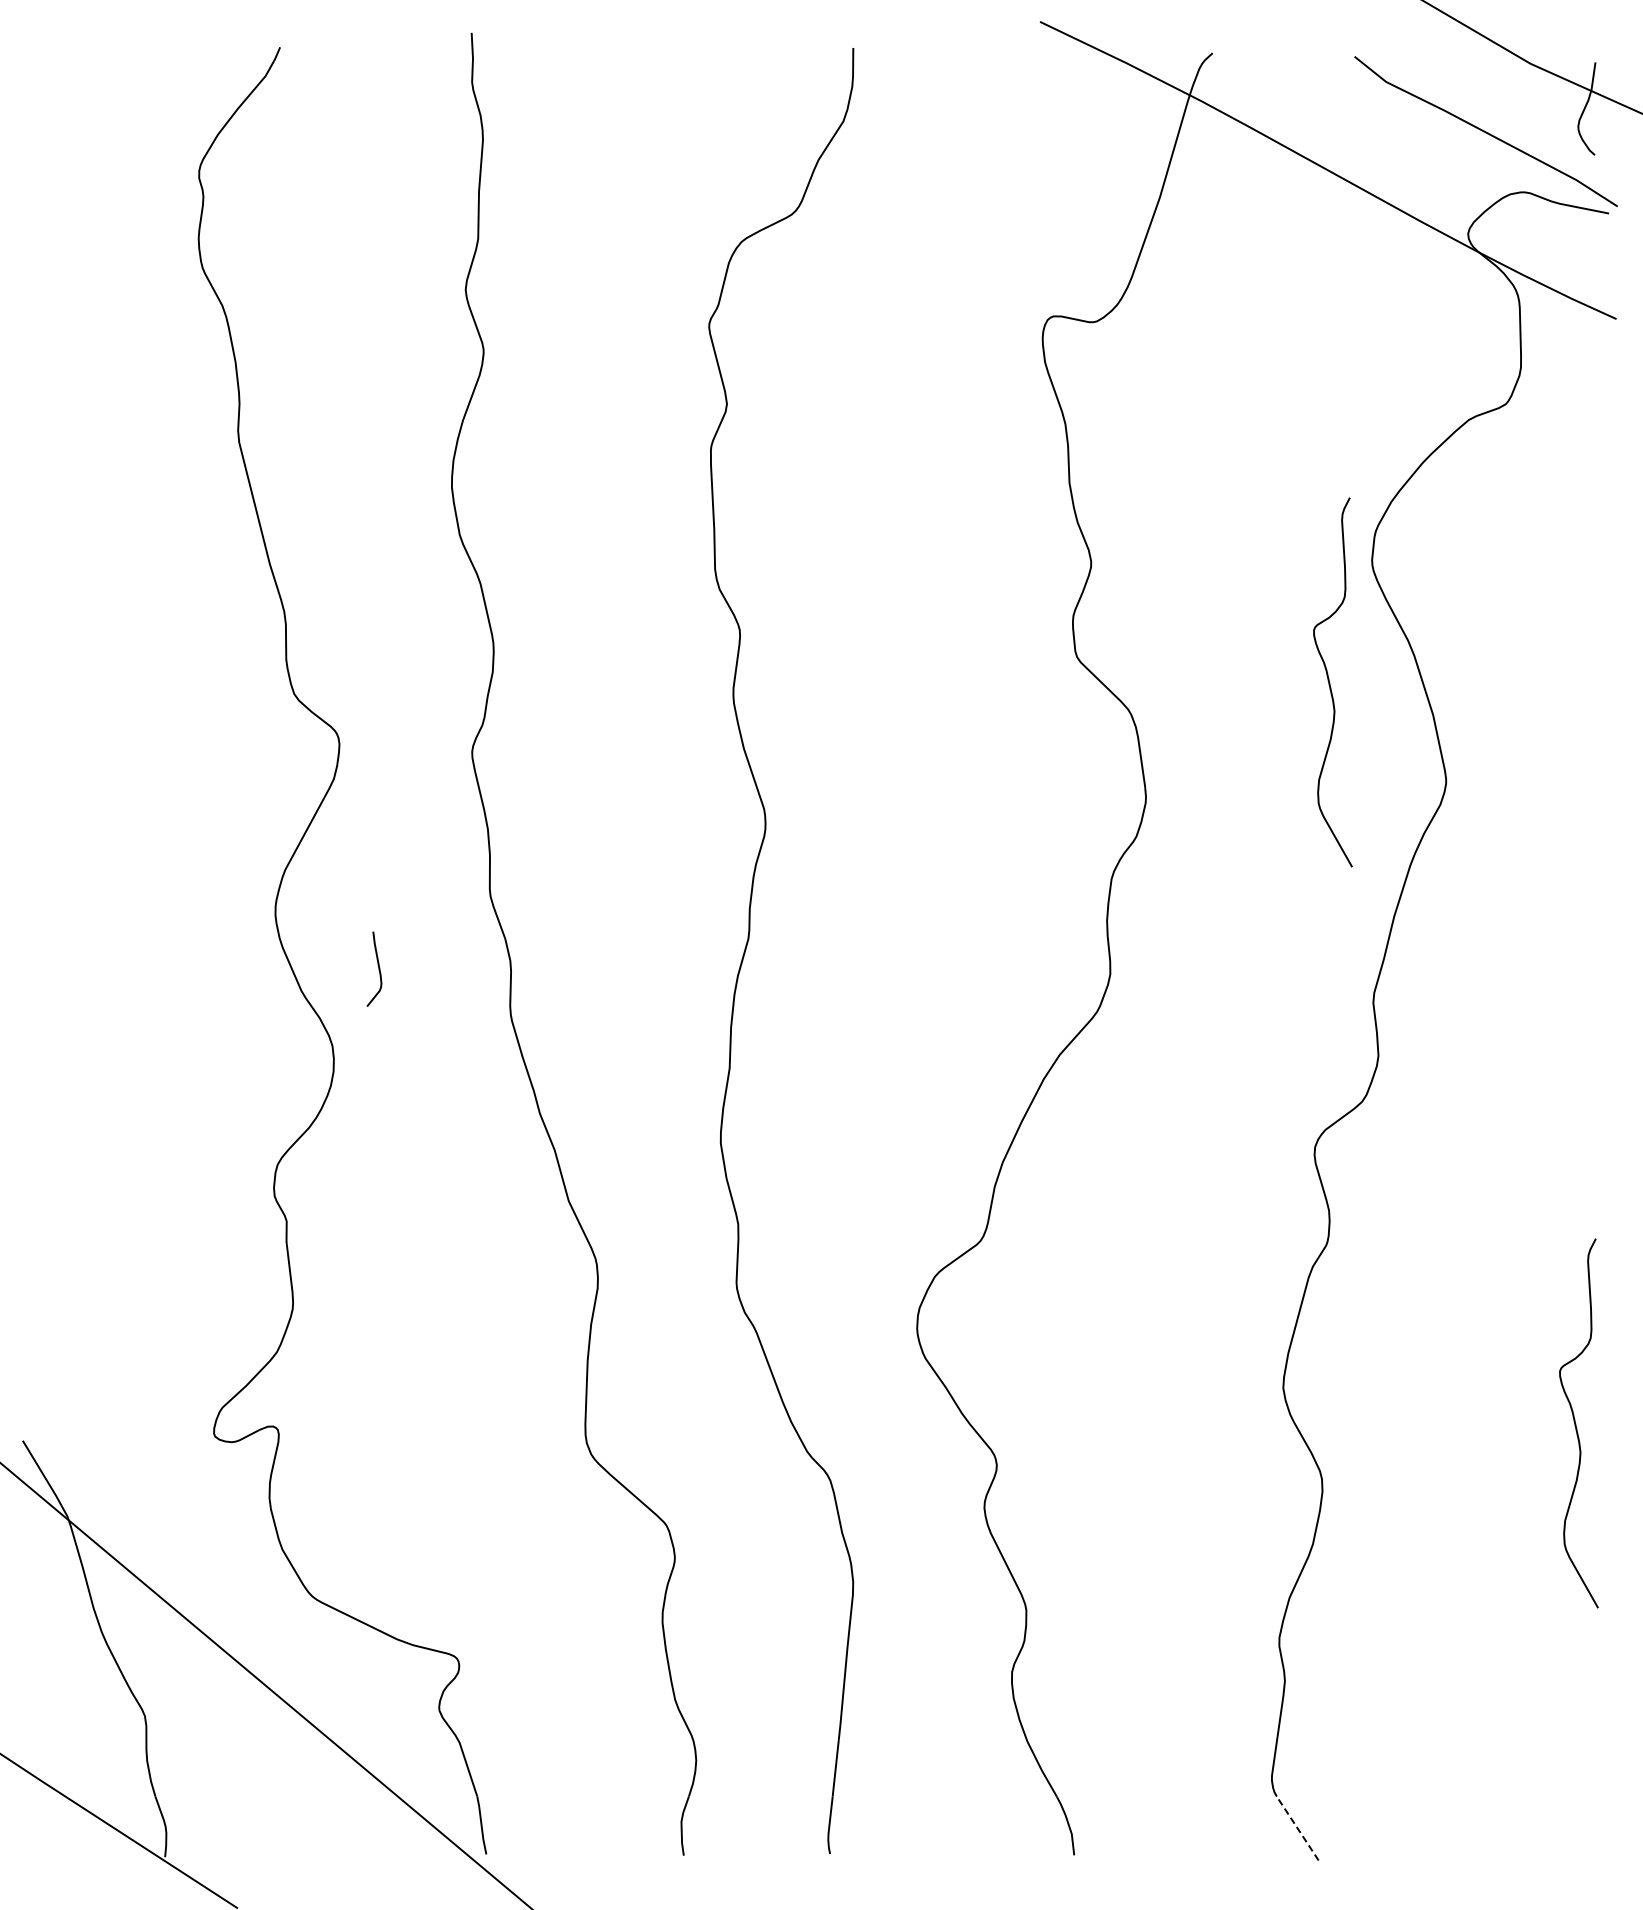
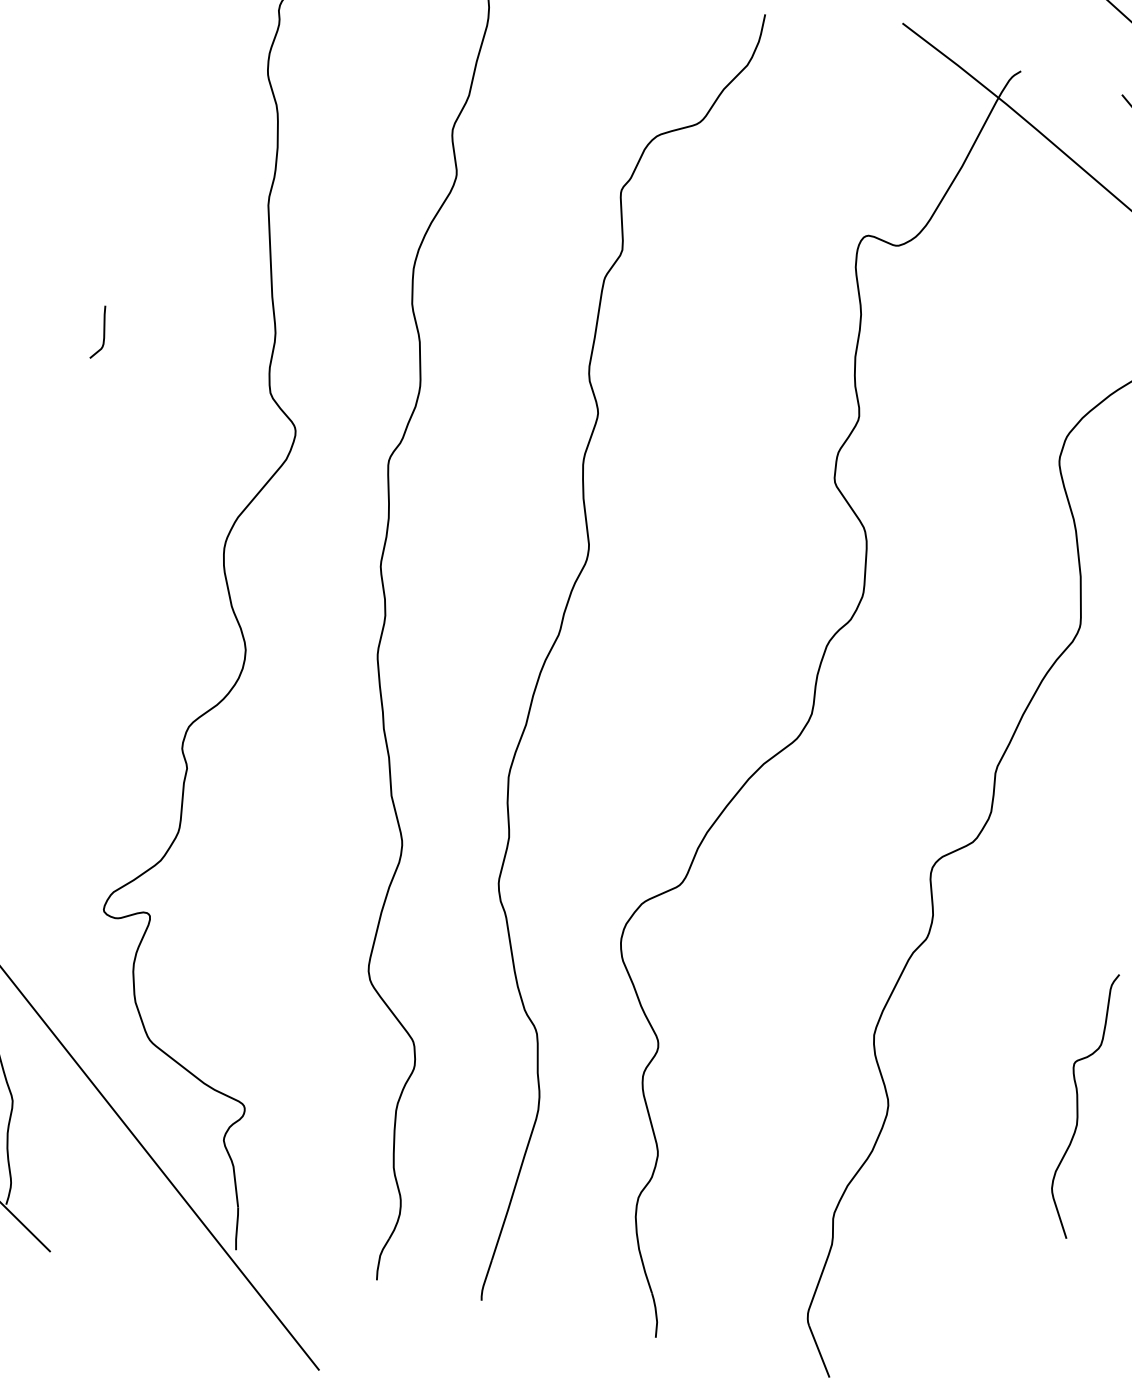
curve: (1330, 682) -> (1012, 538), removed
curve: (378, 968) -> (103, 332), moved
line: (1297, 1828) -> (819, 1351), dashed -> solid

